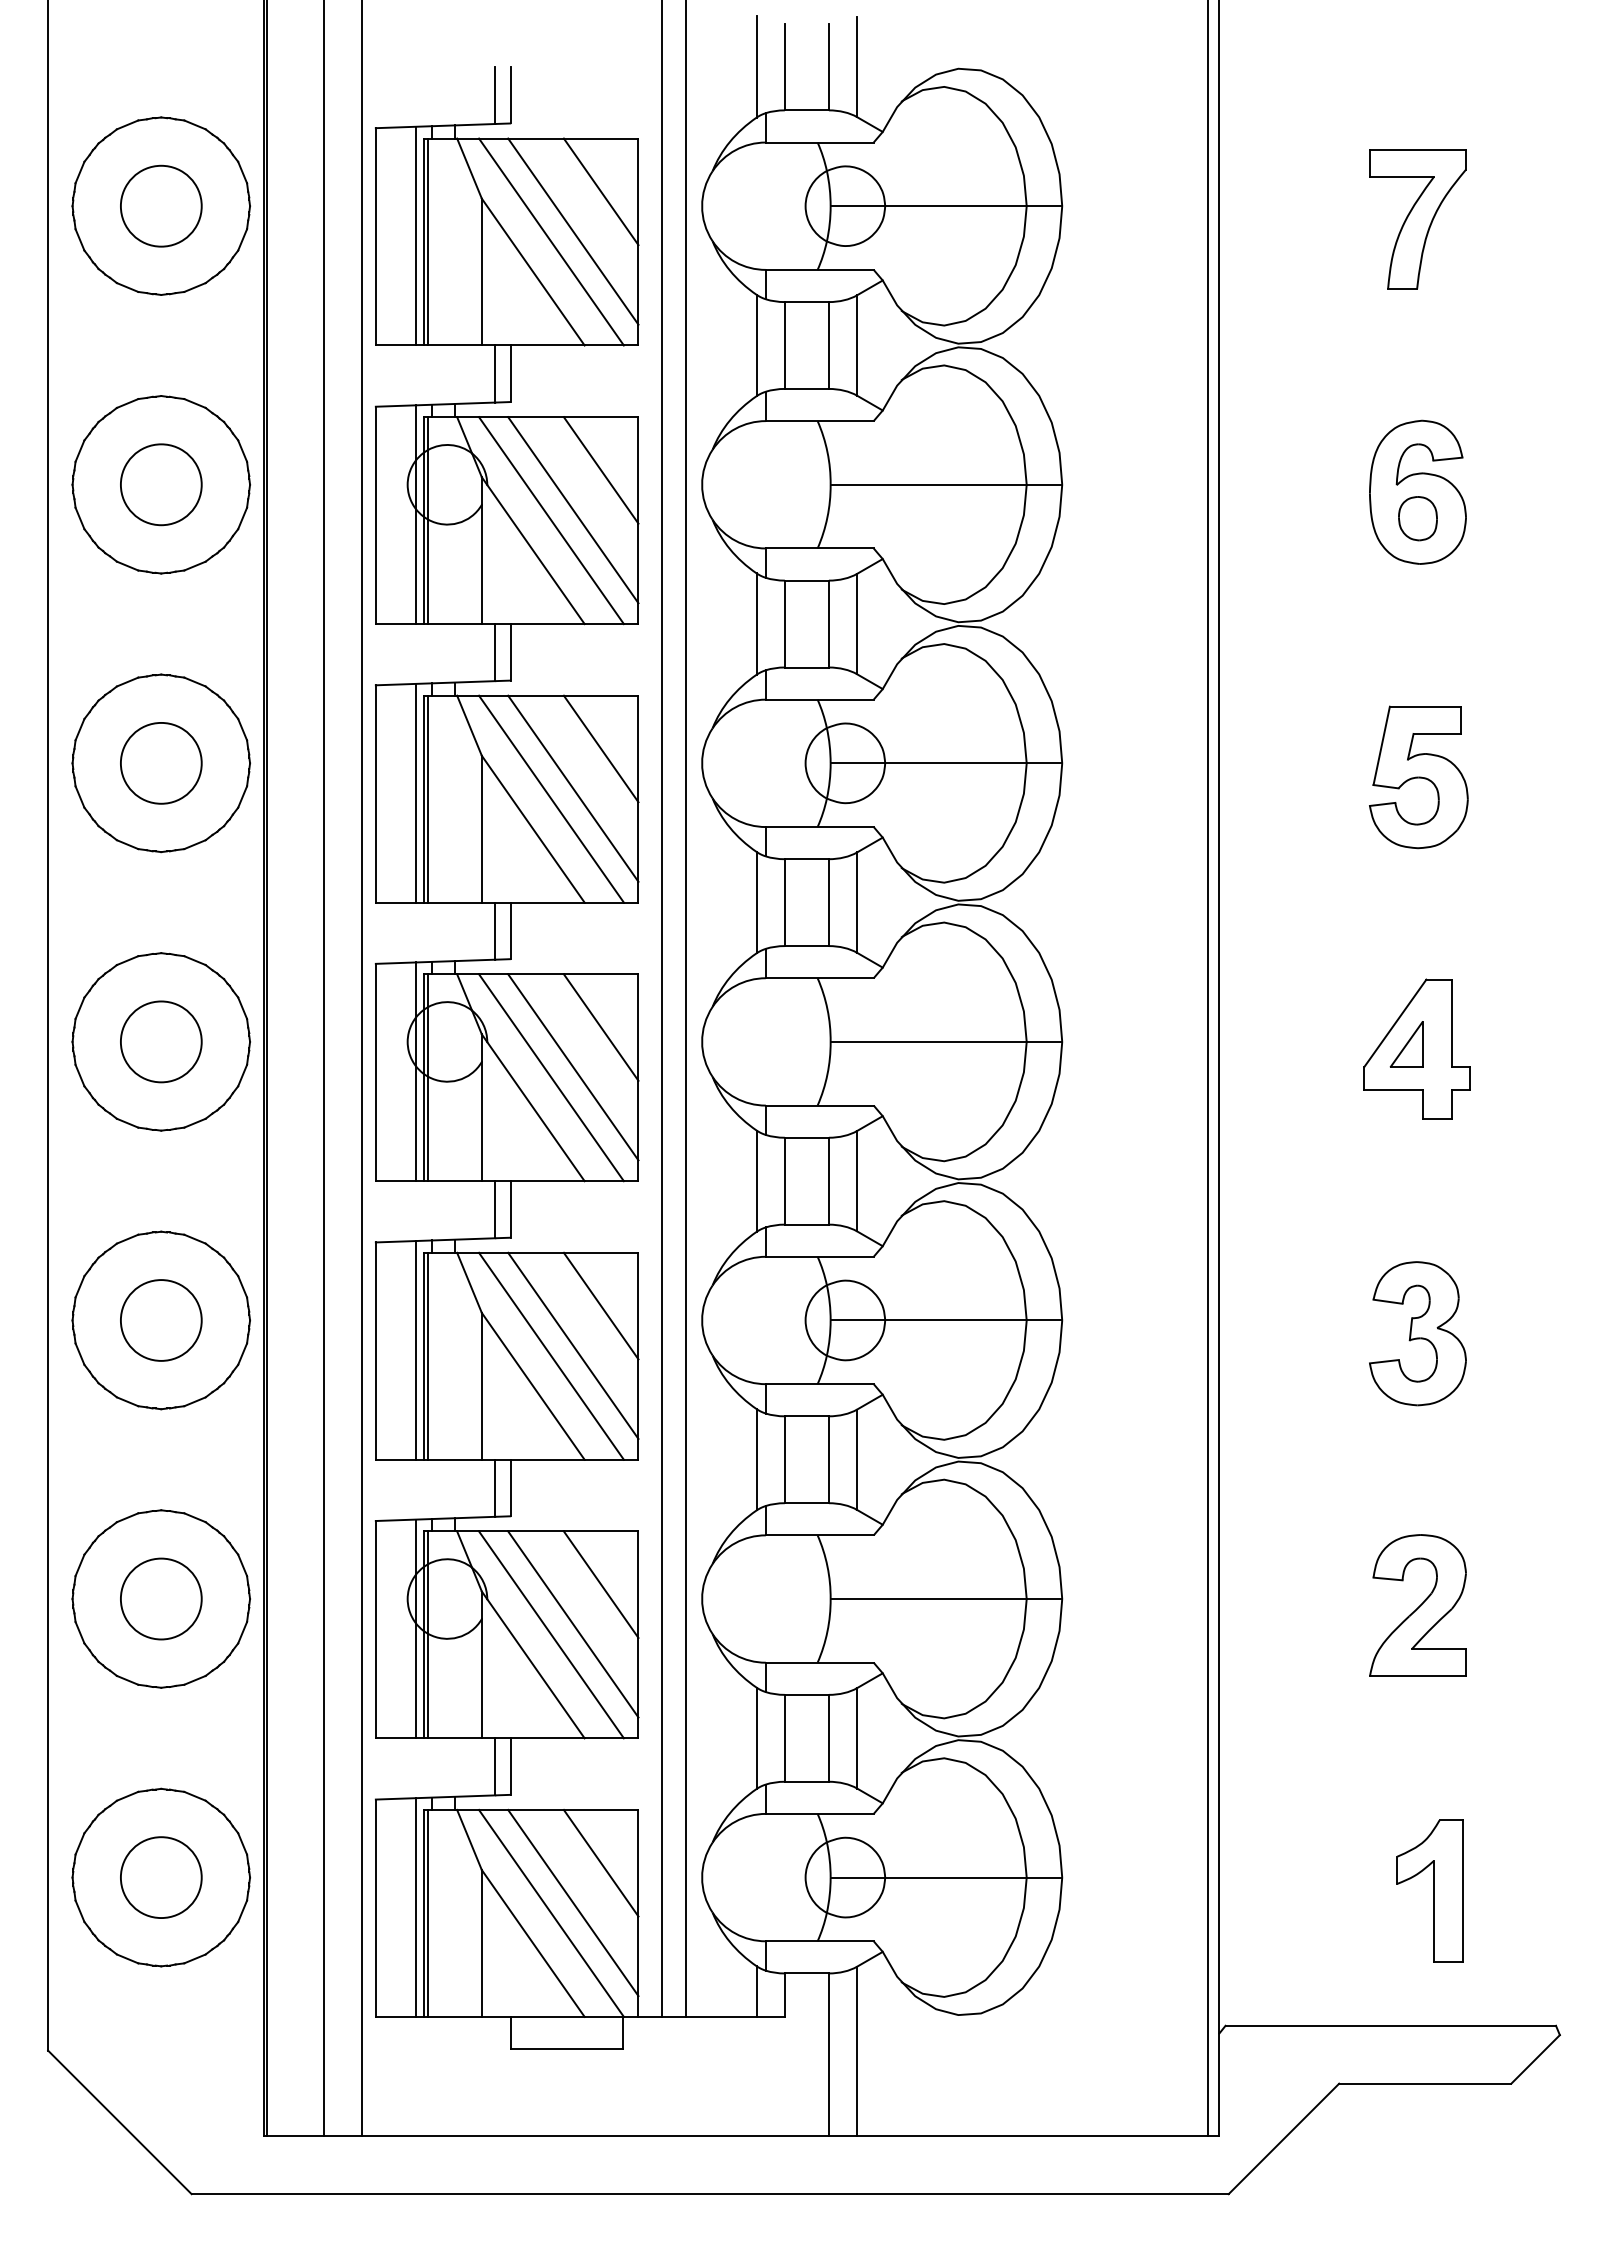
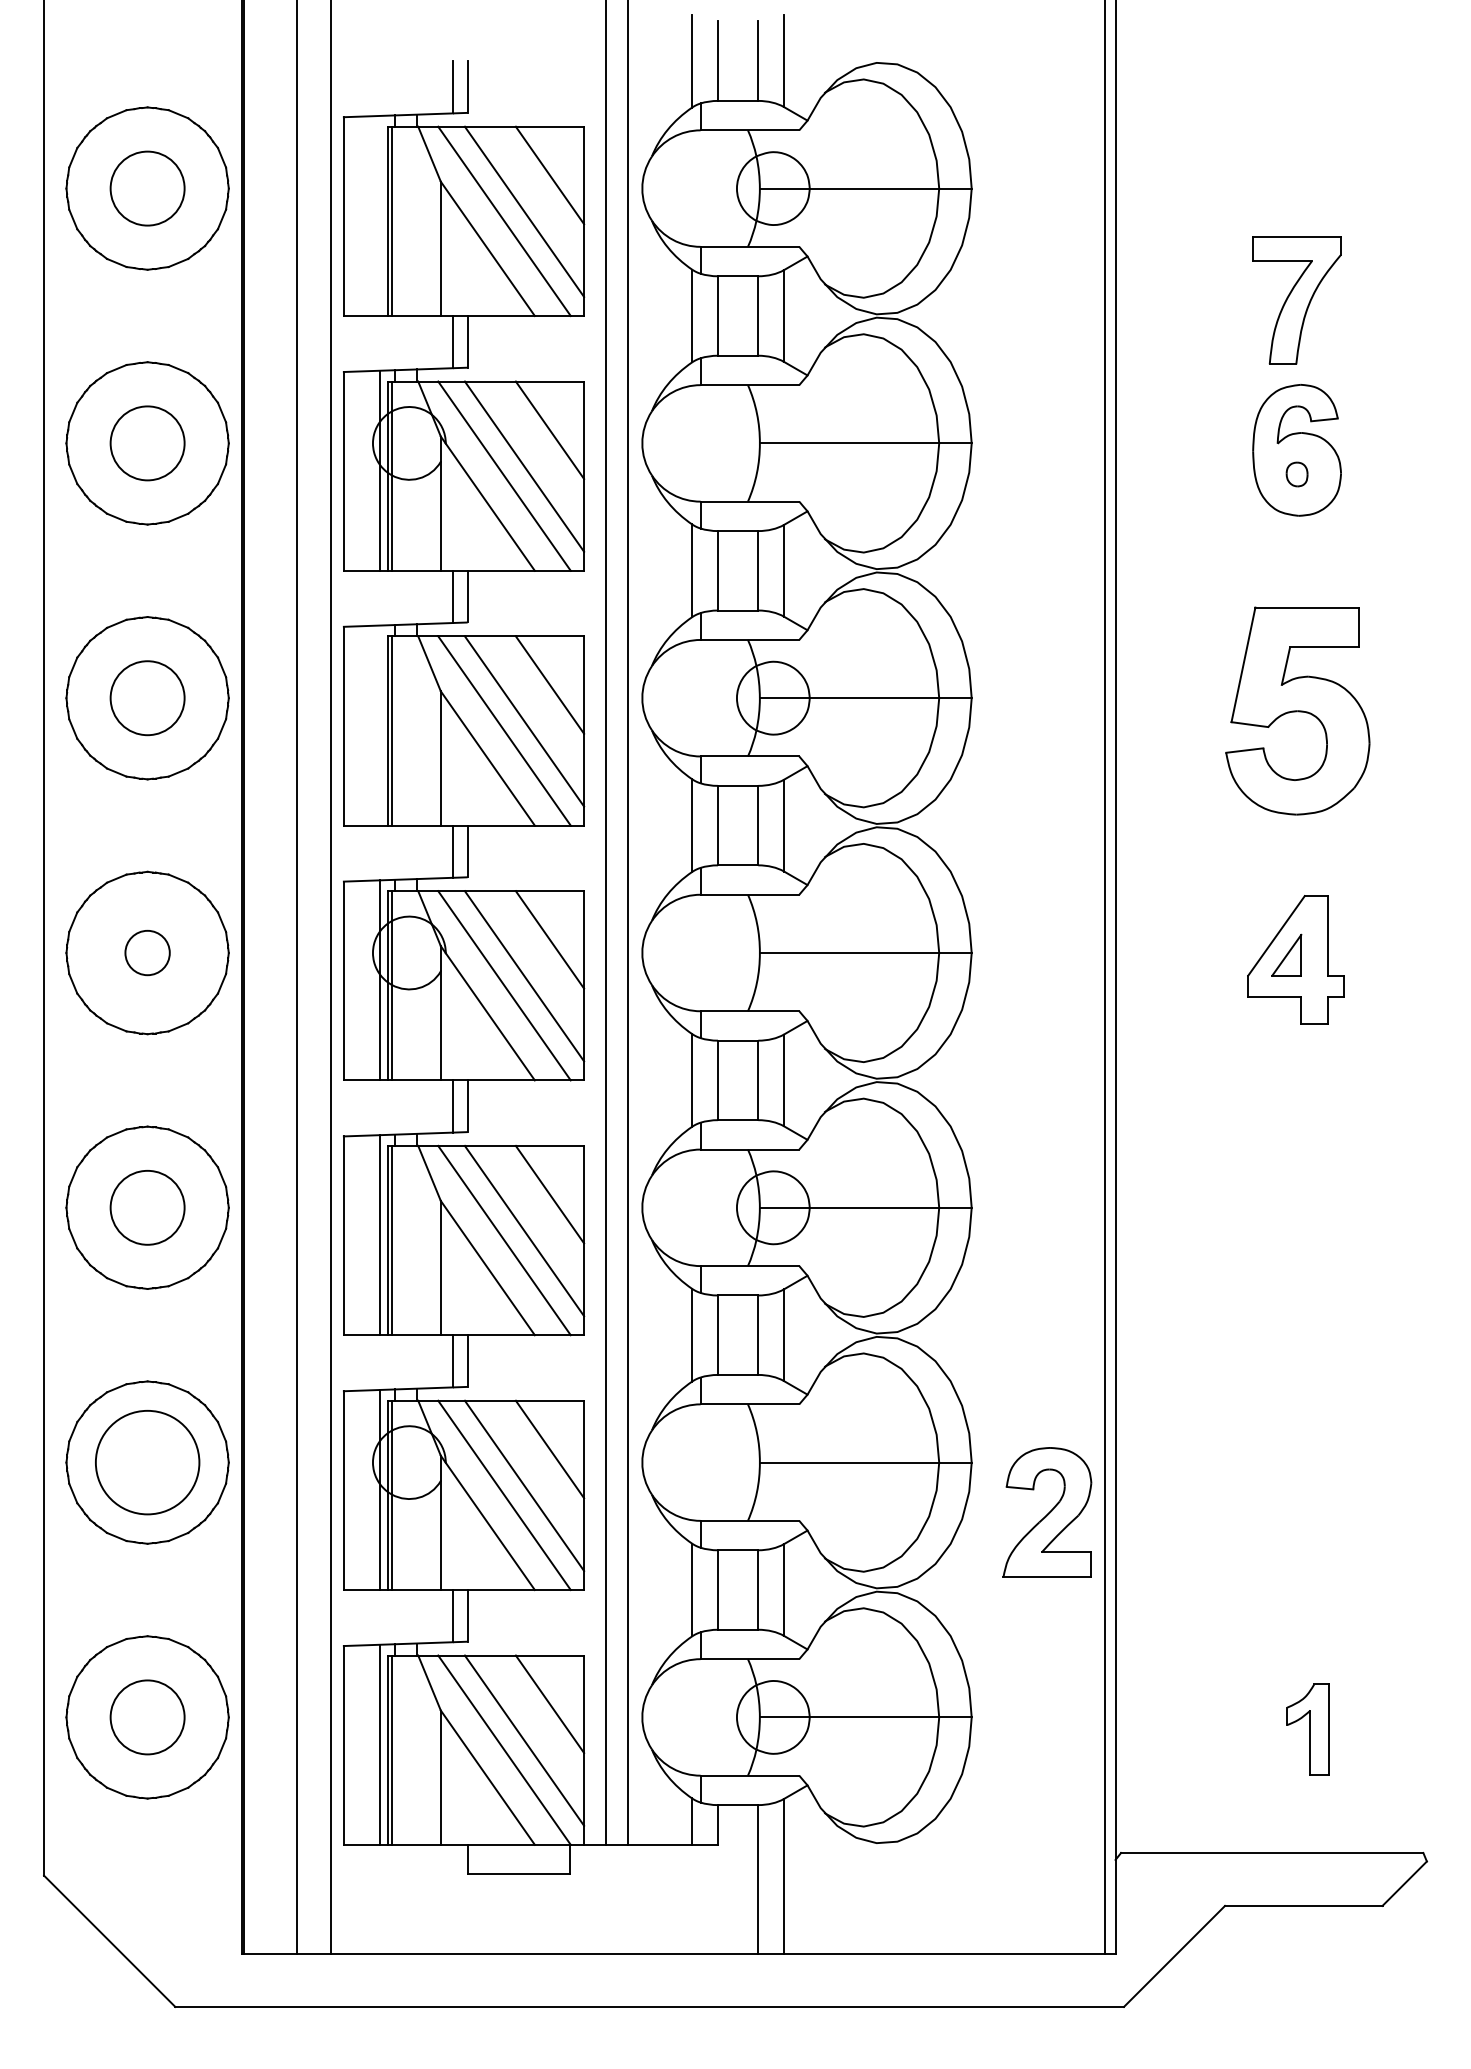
part: (1417, 219) -> (1296, 300), moved
line: (415, 235) -> (380, 215), removed
part: (1417, 518) -> (1296, 474), size x0.6
part: (1418, 777) -> (1297, 711), size x1.6
line: (415, 792) -> (380, 724), removed
circle: (160, 1041) -> (146, 952), size x0.6
part: (1417, 1333) -> (1296, 1219), removed
circle: (160, 1598) -> (146, 1462), size x1.4
part: (1417, 1605) -> (1046, 1512), moved
part: (1429, 1890) -> (1307, 1729), size x0.7

